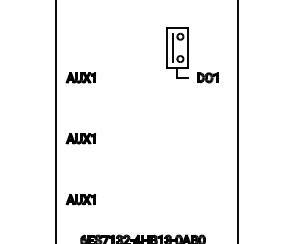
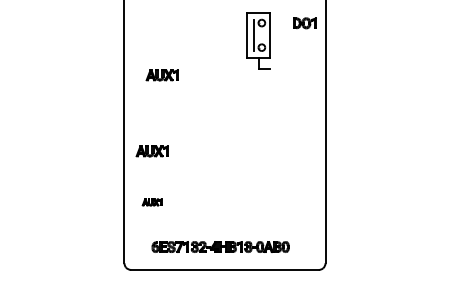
part: (80, 78) -> (161, 75), moved
part: (207, 78) -> (304, 23), moved
part: (80, 138) -> (151, 151), moved
part: (80, 199) -> (151, 202), size x0.6

